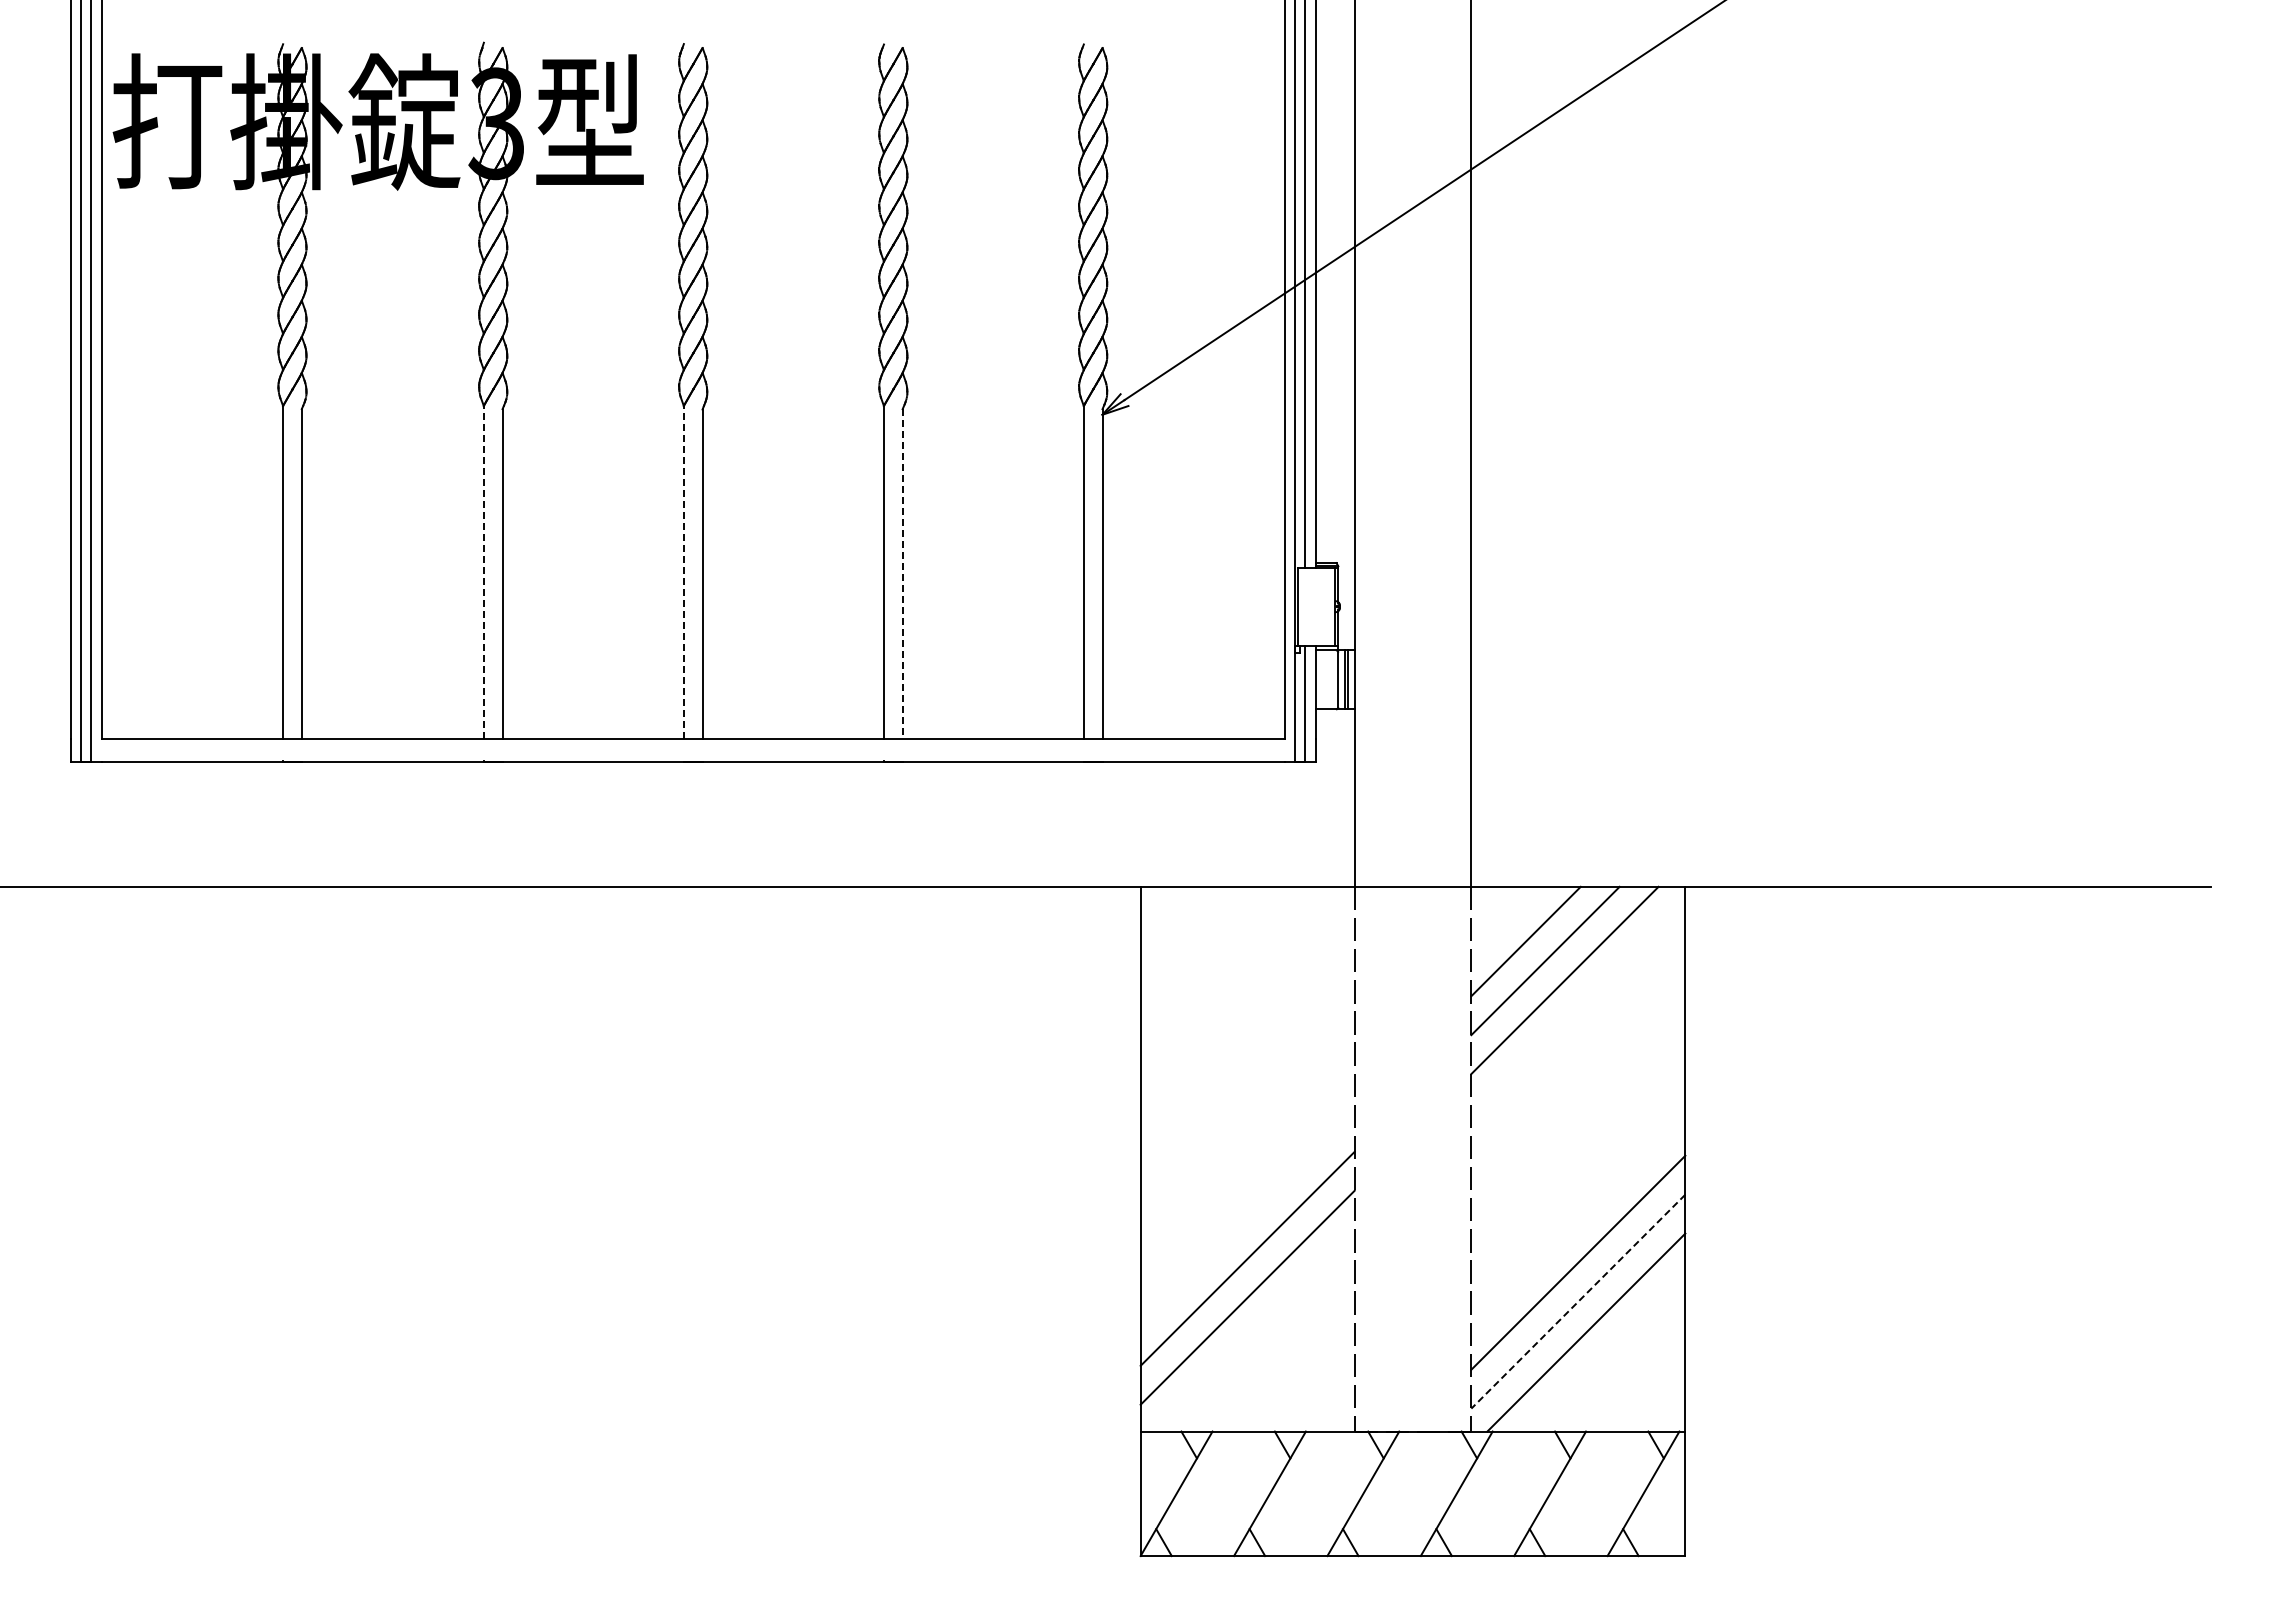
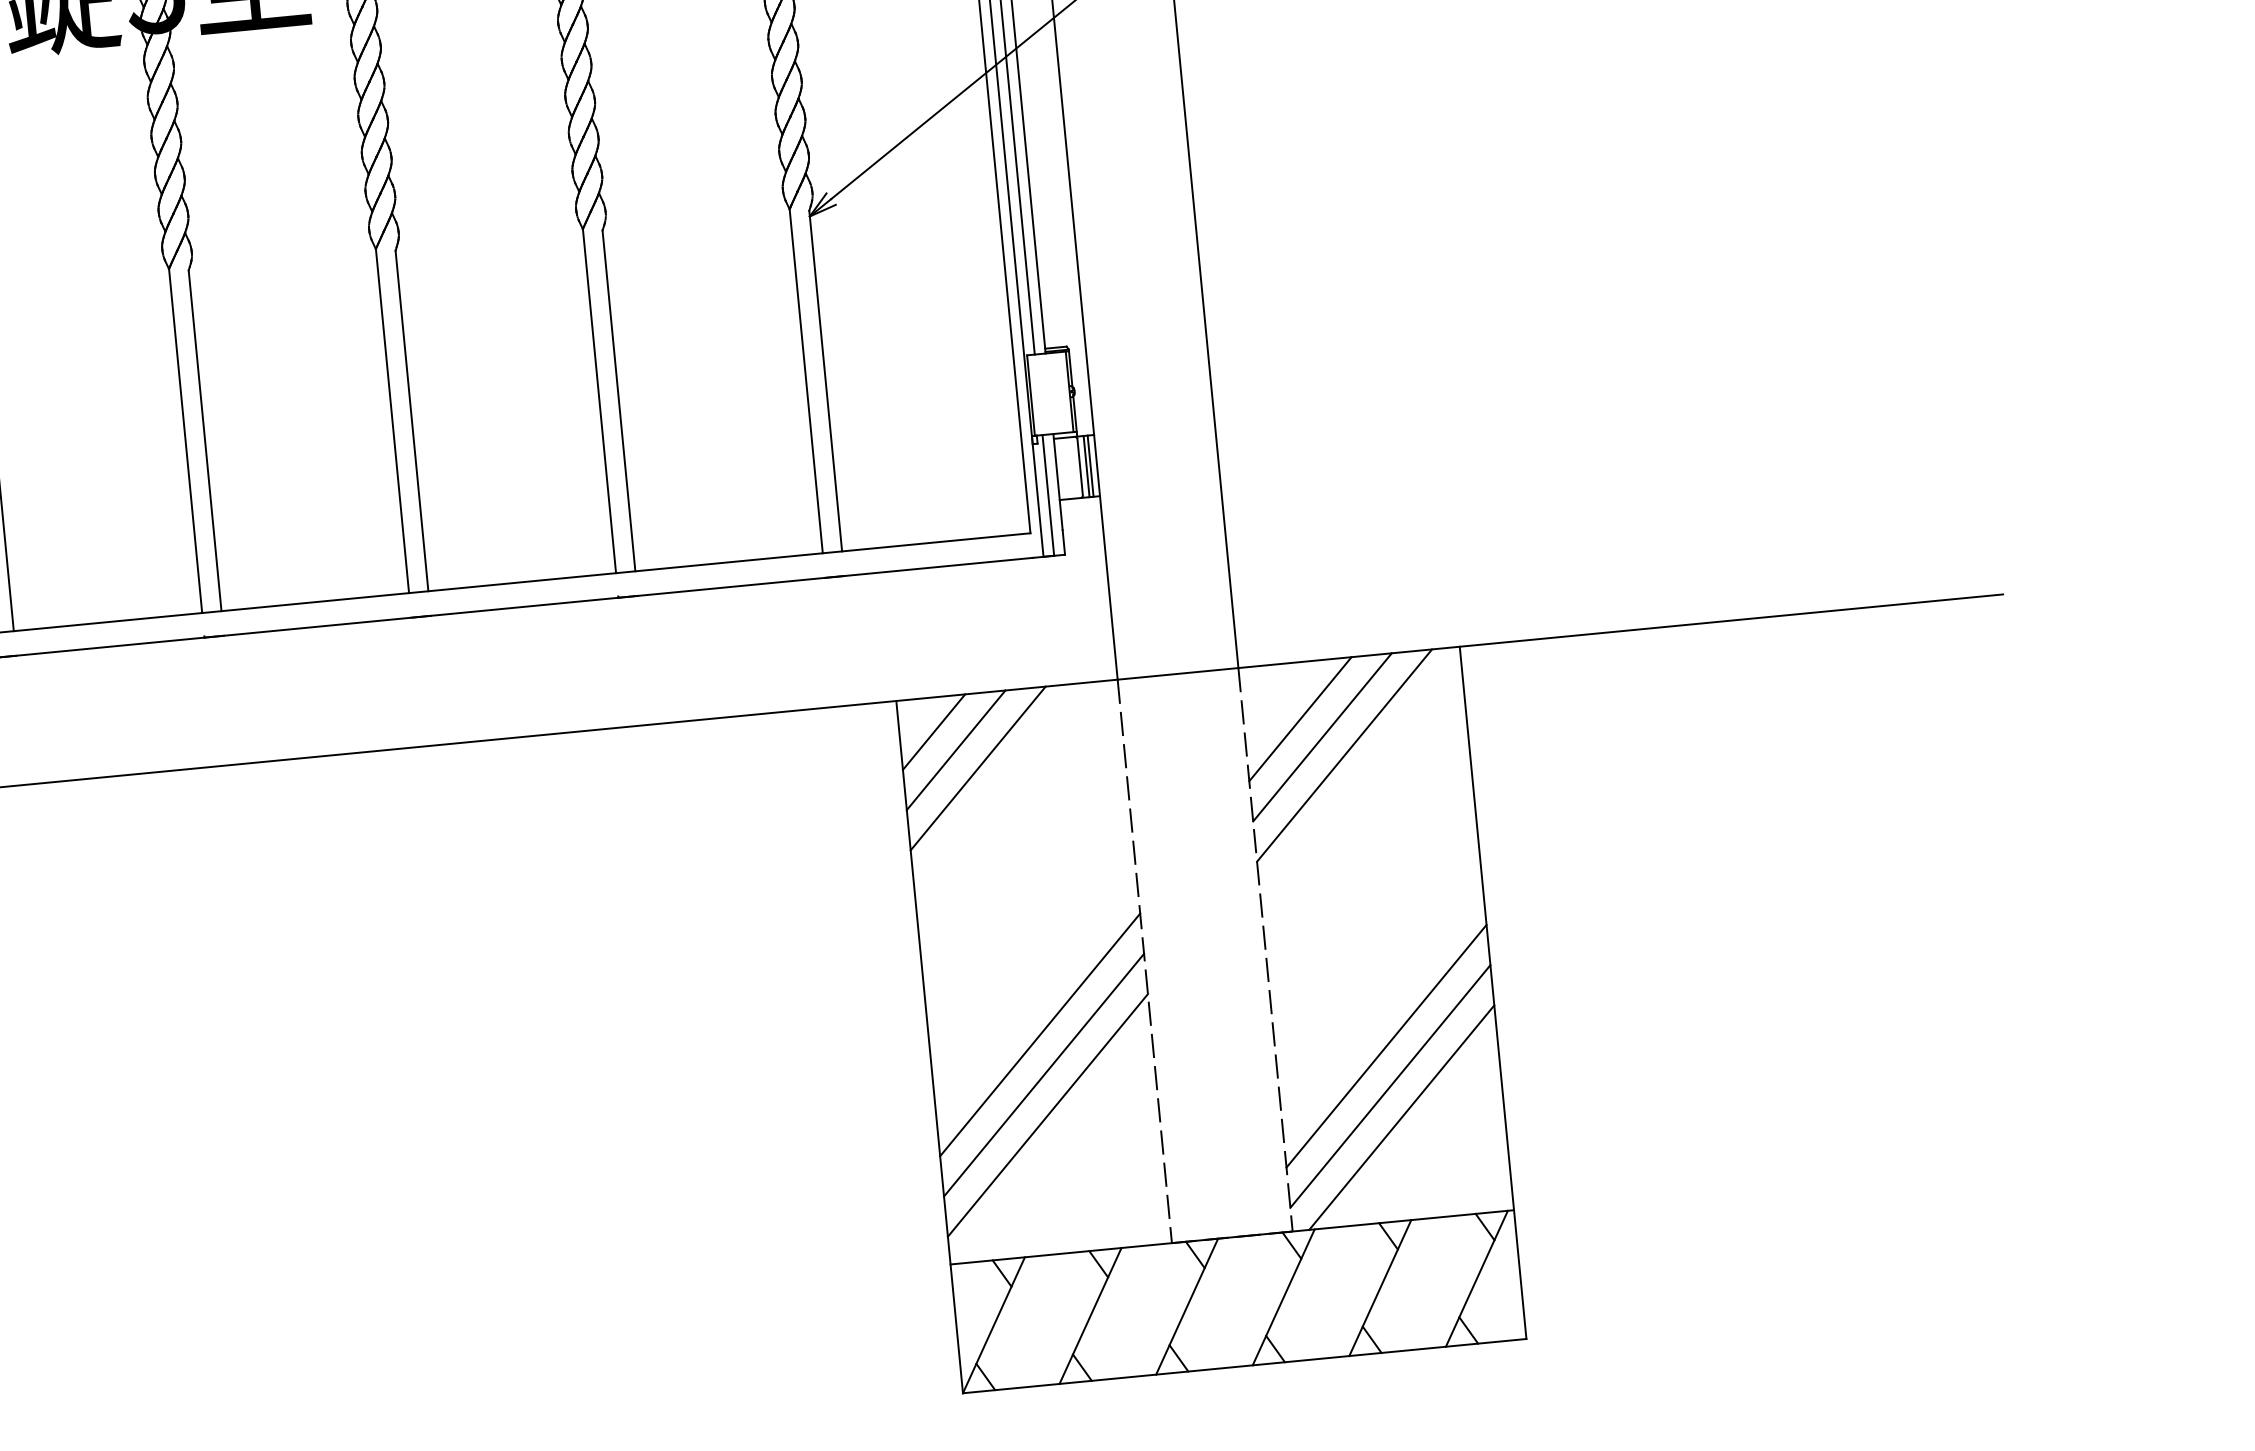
line: (483, 571) -> (185, 440), dashed -> solid
line: (683, 571) -> (392, 420), dashed -> solid
line: (902, 573) -> (618, 400), dashed -> solid
line: (1173, 919) -> (933, 731), added
line: (1193, 939) -> (956, 750), added
line: (1212, 958) -> (977, 767), added
line: (1247, 1219) -> (1039, 1034), added
line: (1578, 1302) -> (1390, 1087), dashed -> solid

